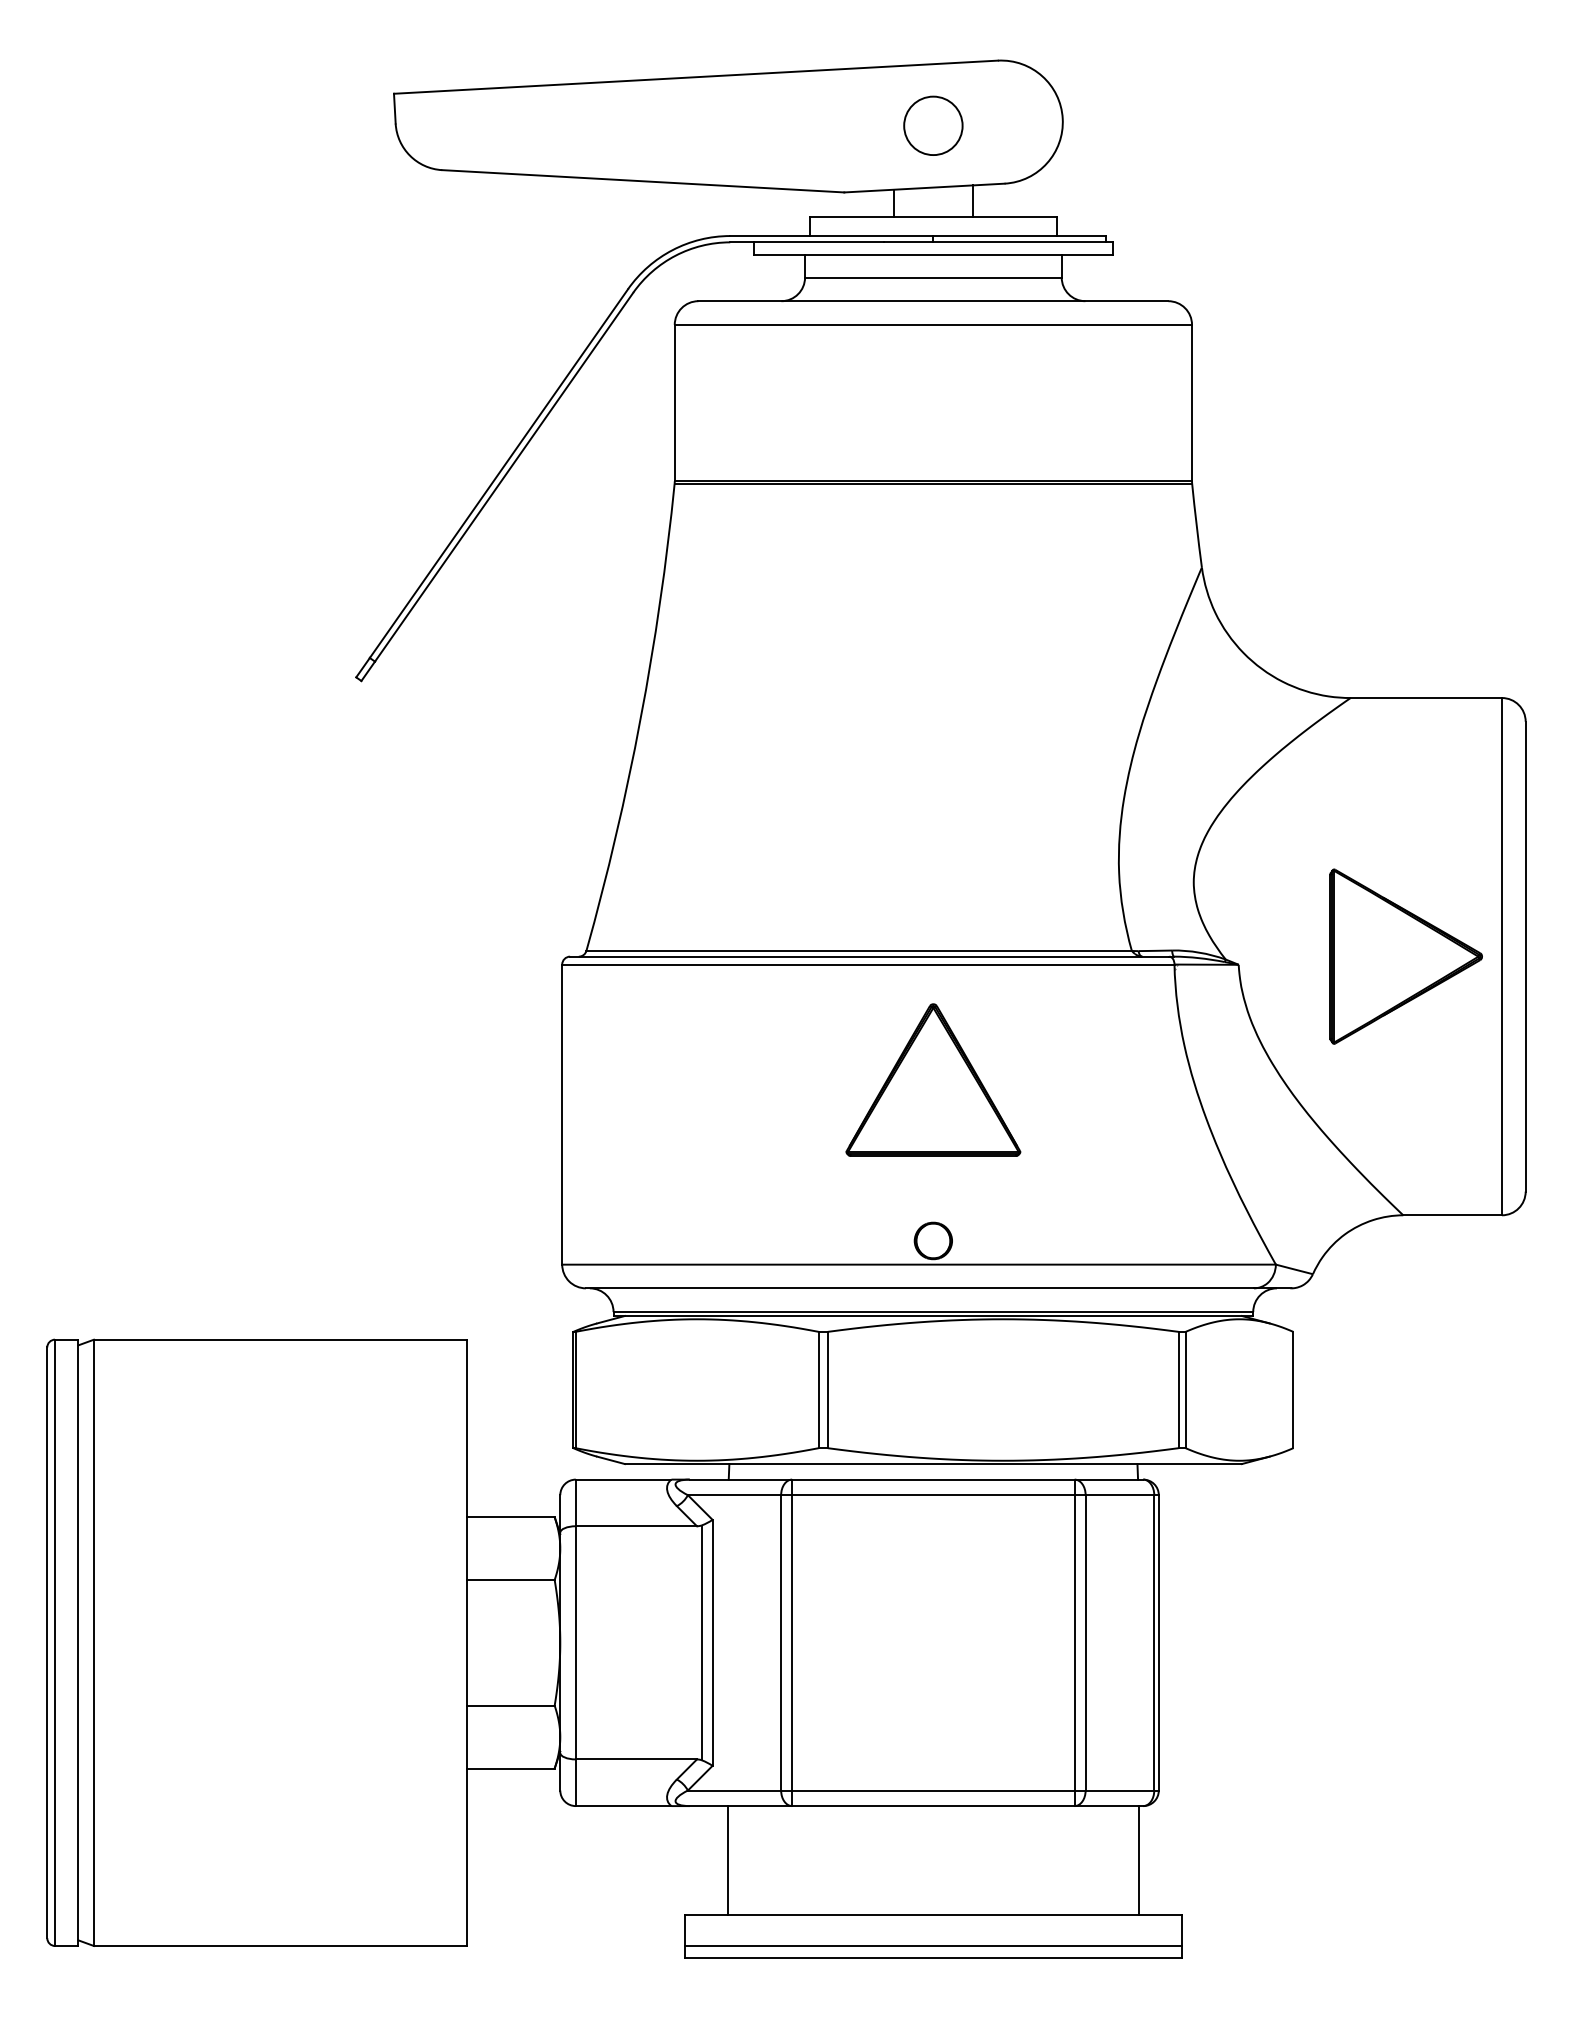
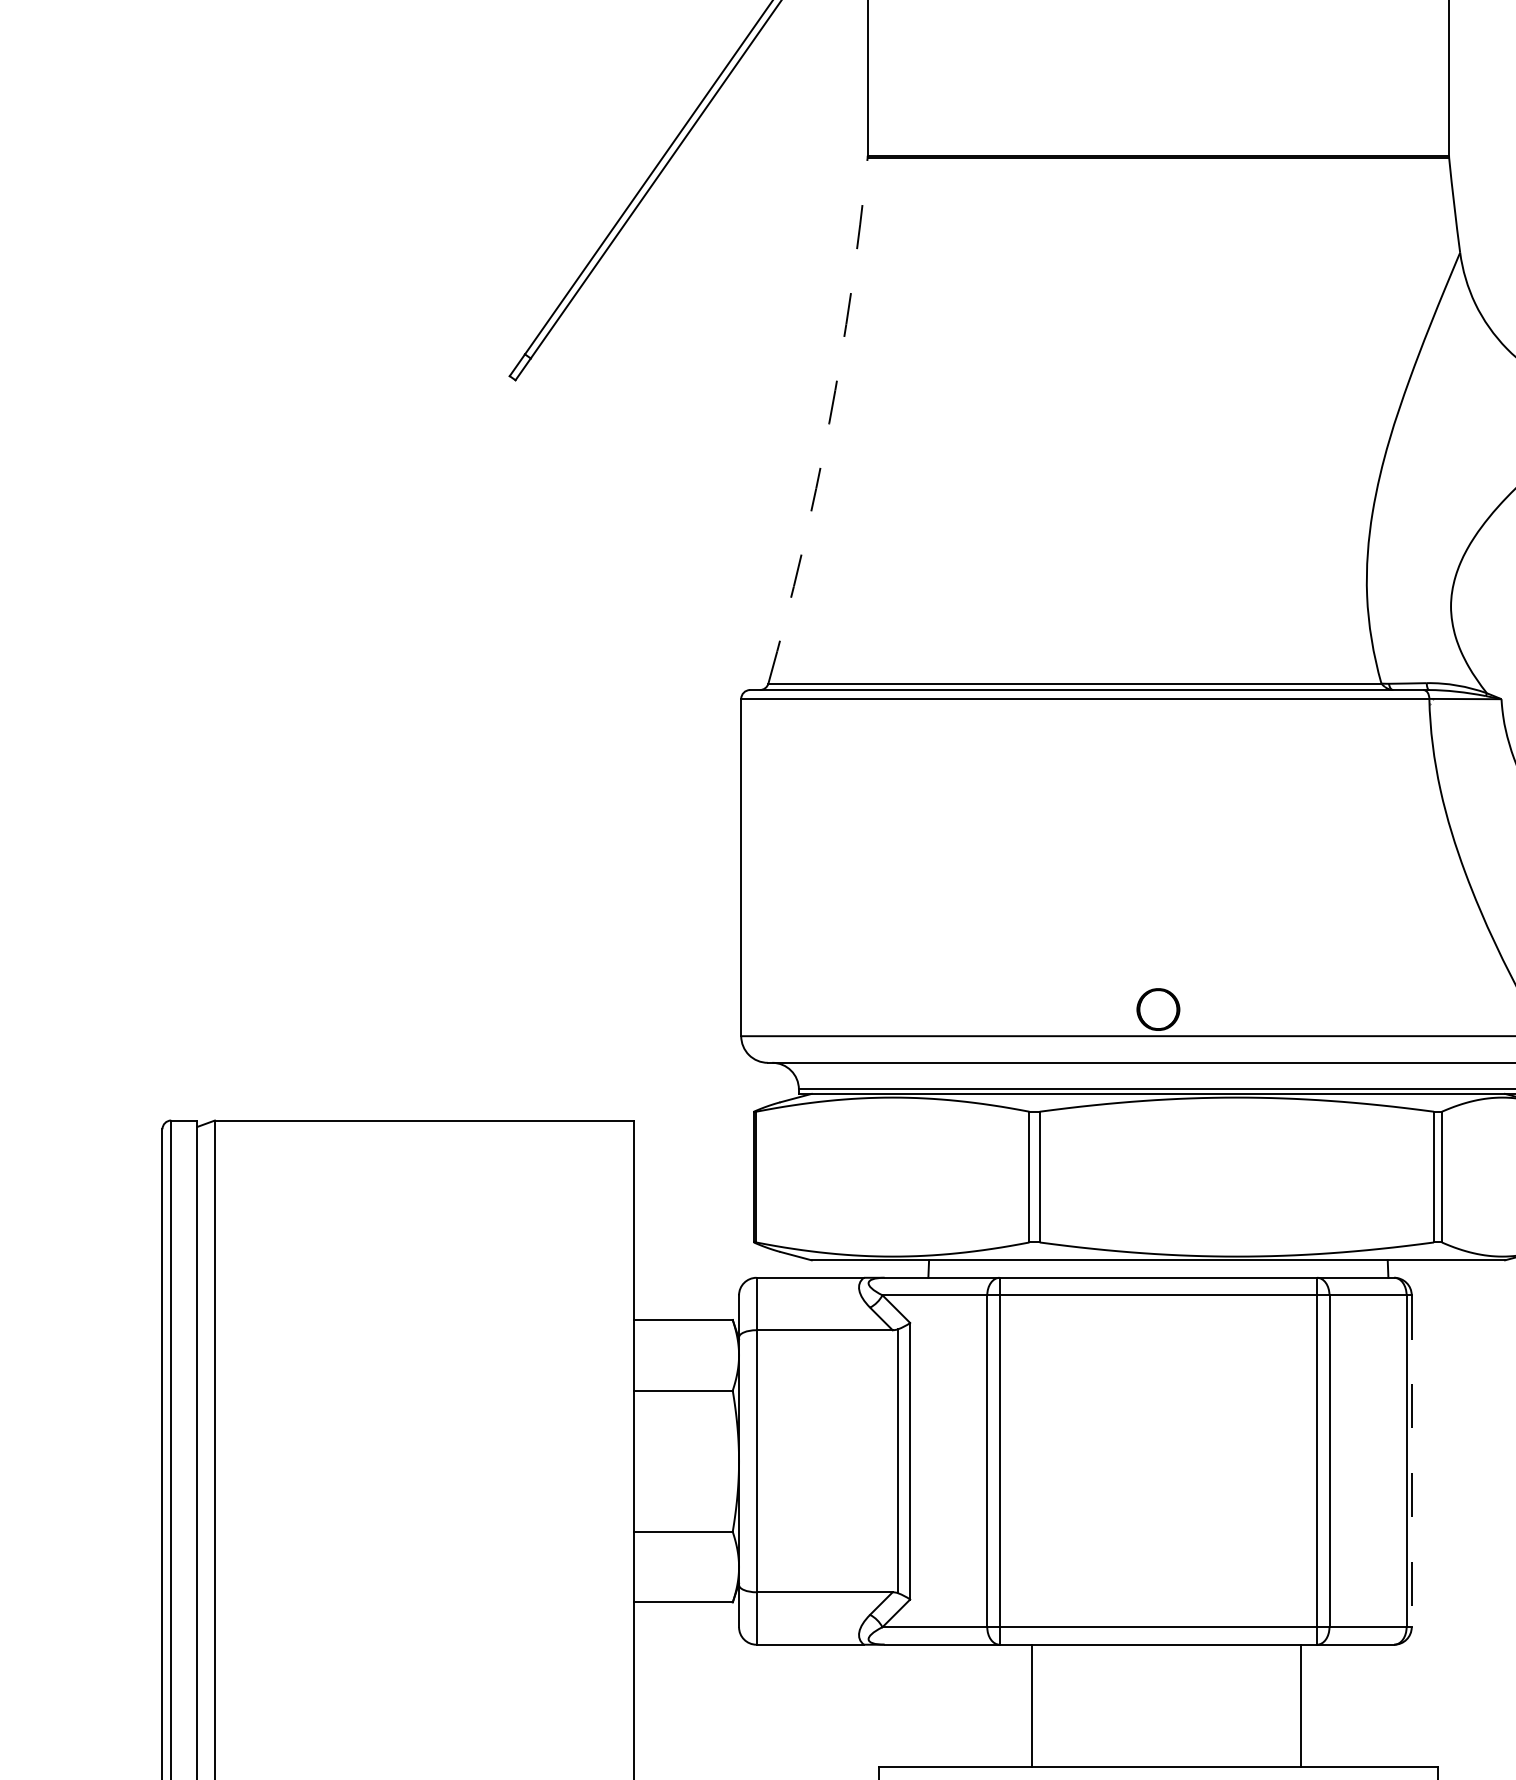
arc: (640, 719) -> (829, 423), solid -> dashed
part: (933, 1079) -> (1158, 828), removed
line: (1158, 1642) -> (1411, 1460), solid -> dashed
line: (728, 1860) -> (1032, 1705), moved
line: (1138, 1860) -> (1301, 1705), moved

